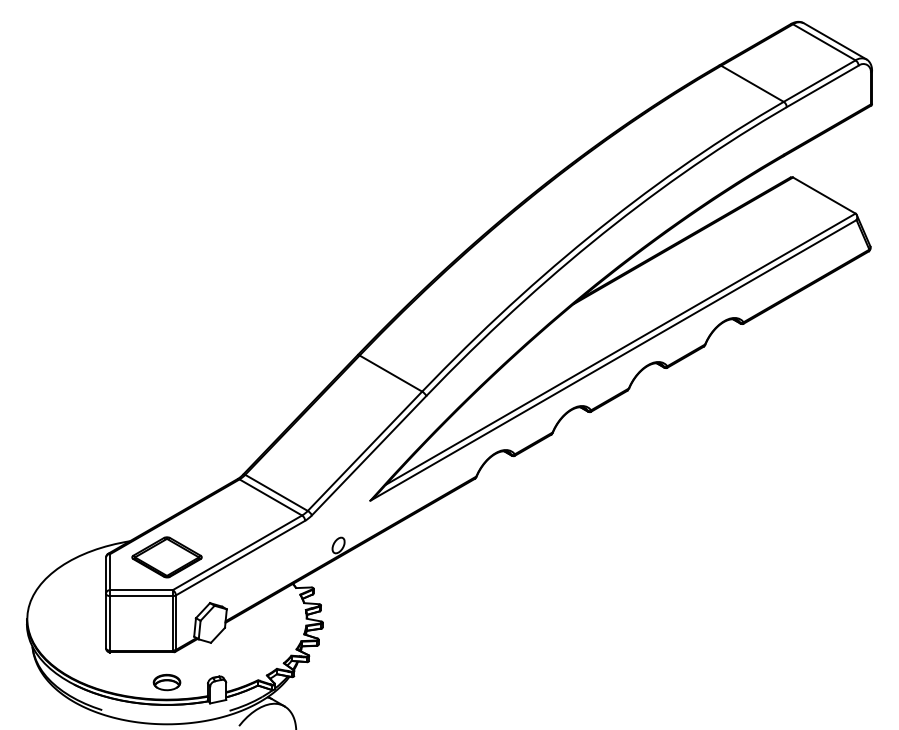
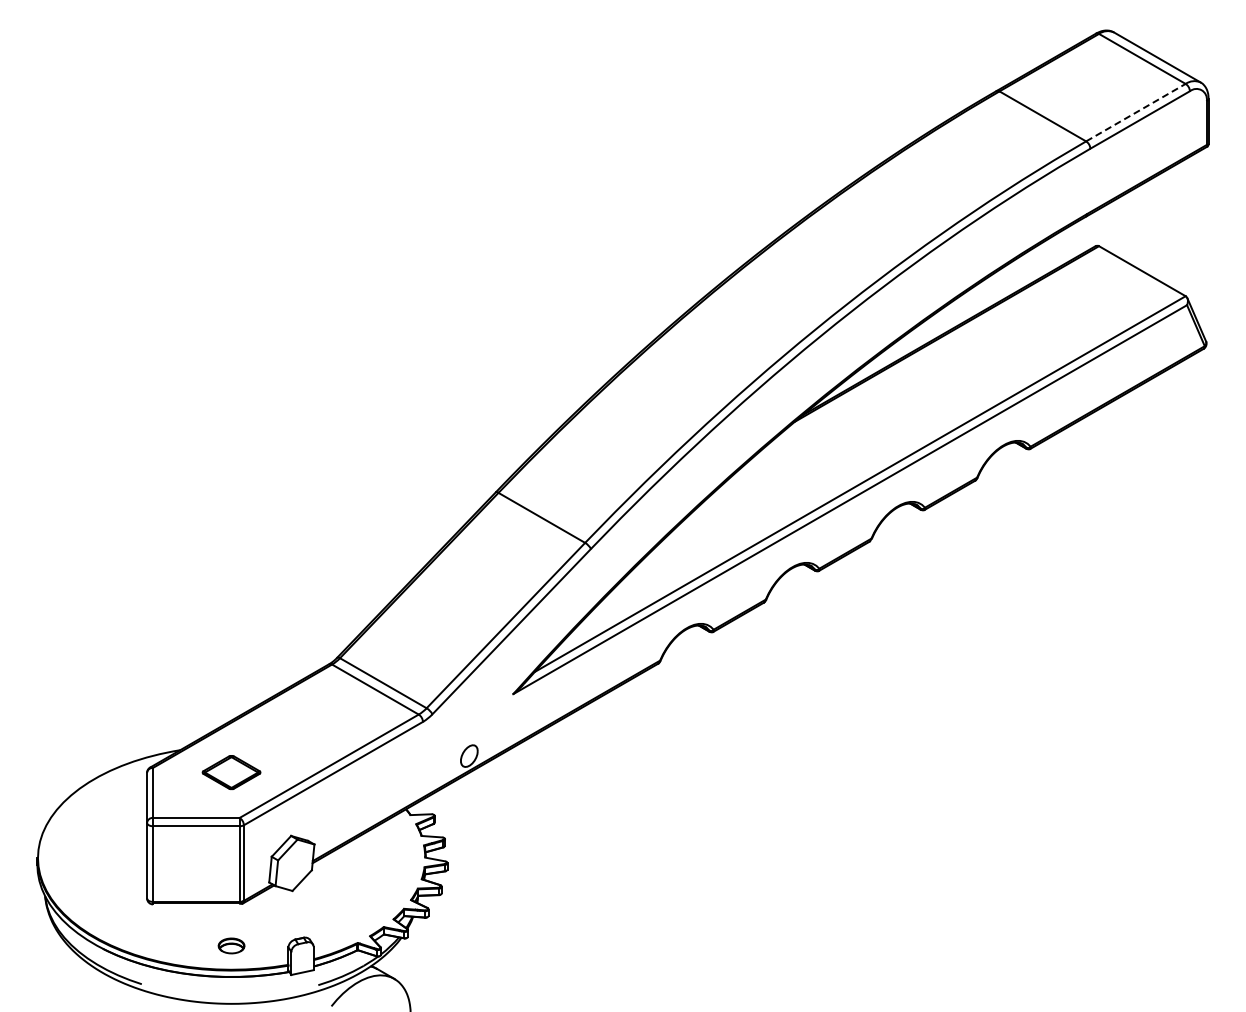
line: (820, 81) -> (1136, 112), solid -> dashed
part: (166, 557) -> (231, 772), size x0.6
part: (166, 682) -> (231, 945), size x0.7

